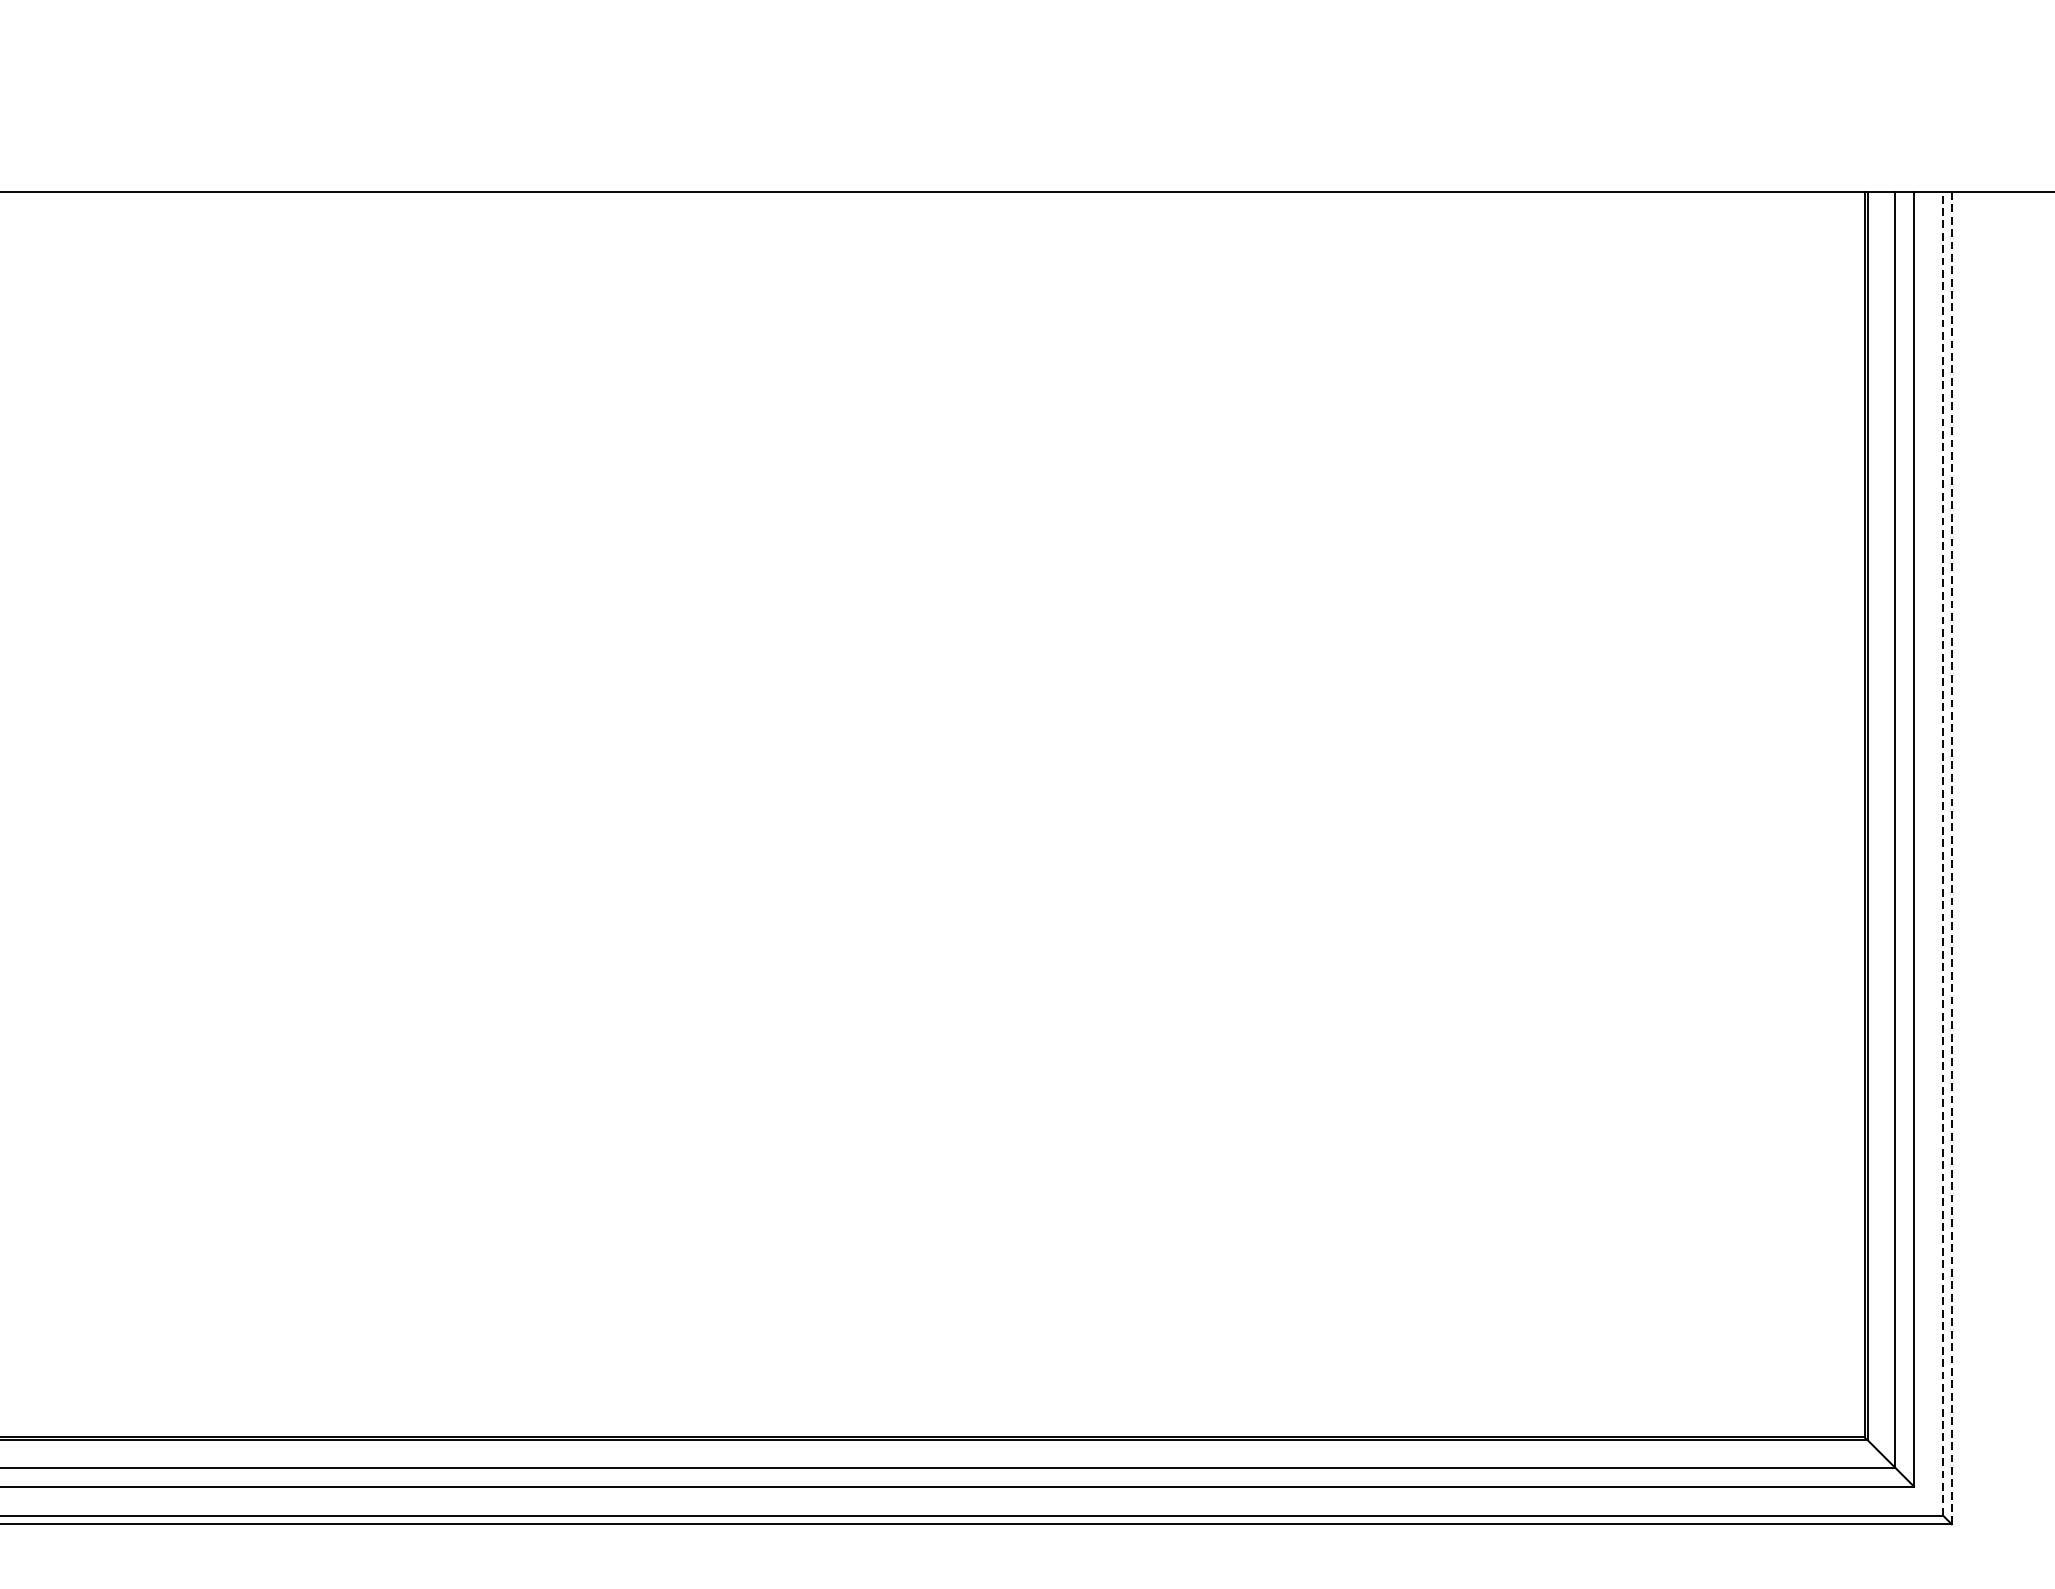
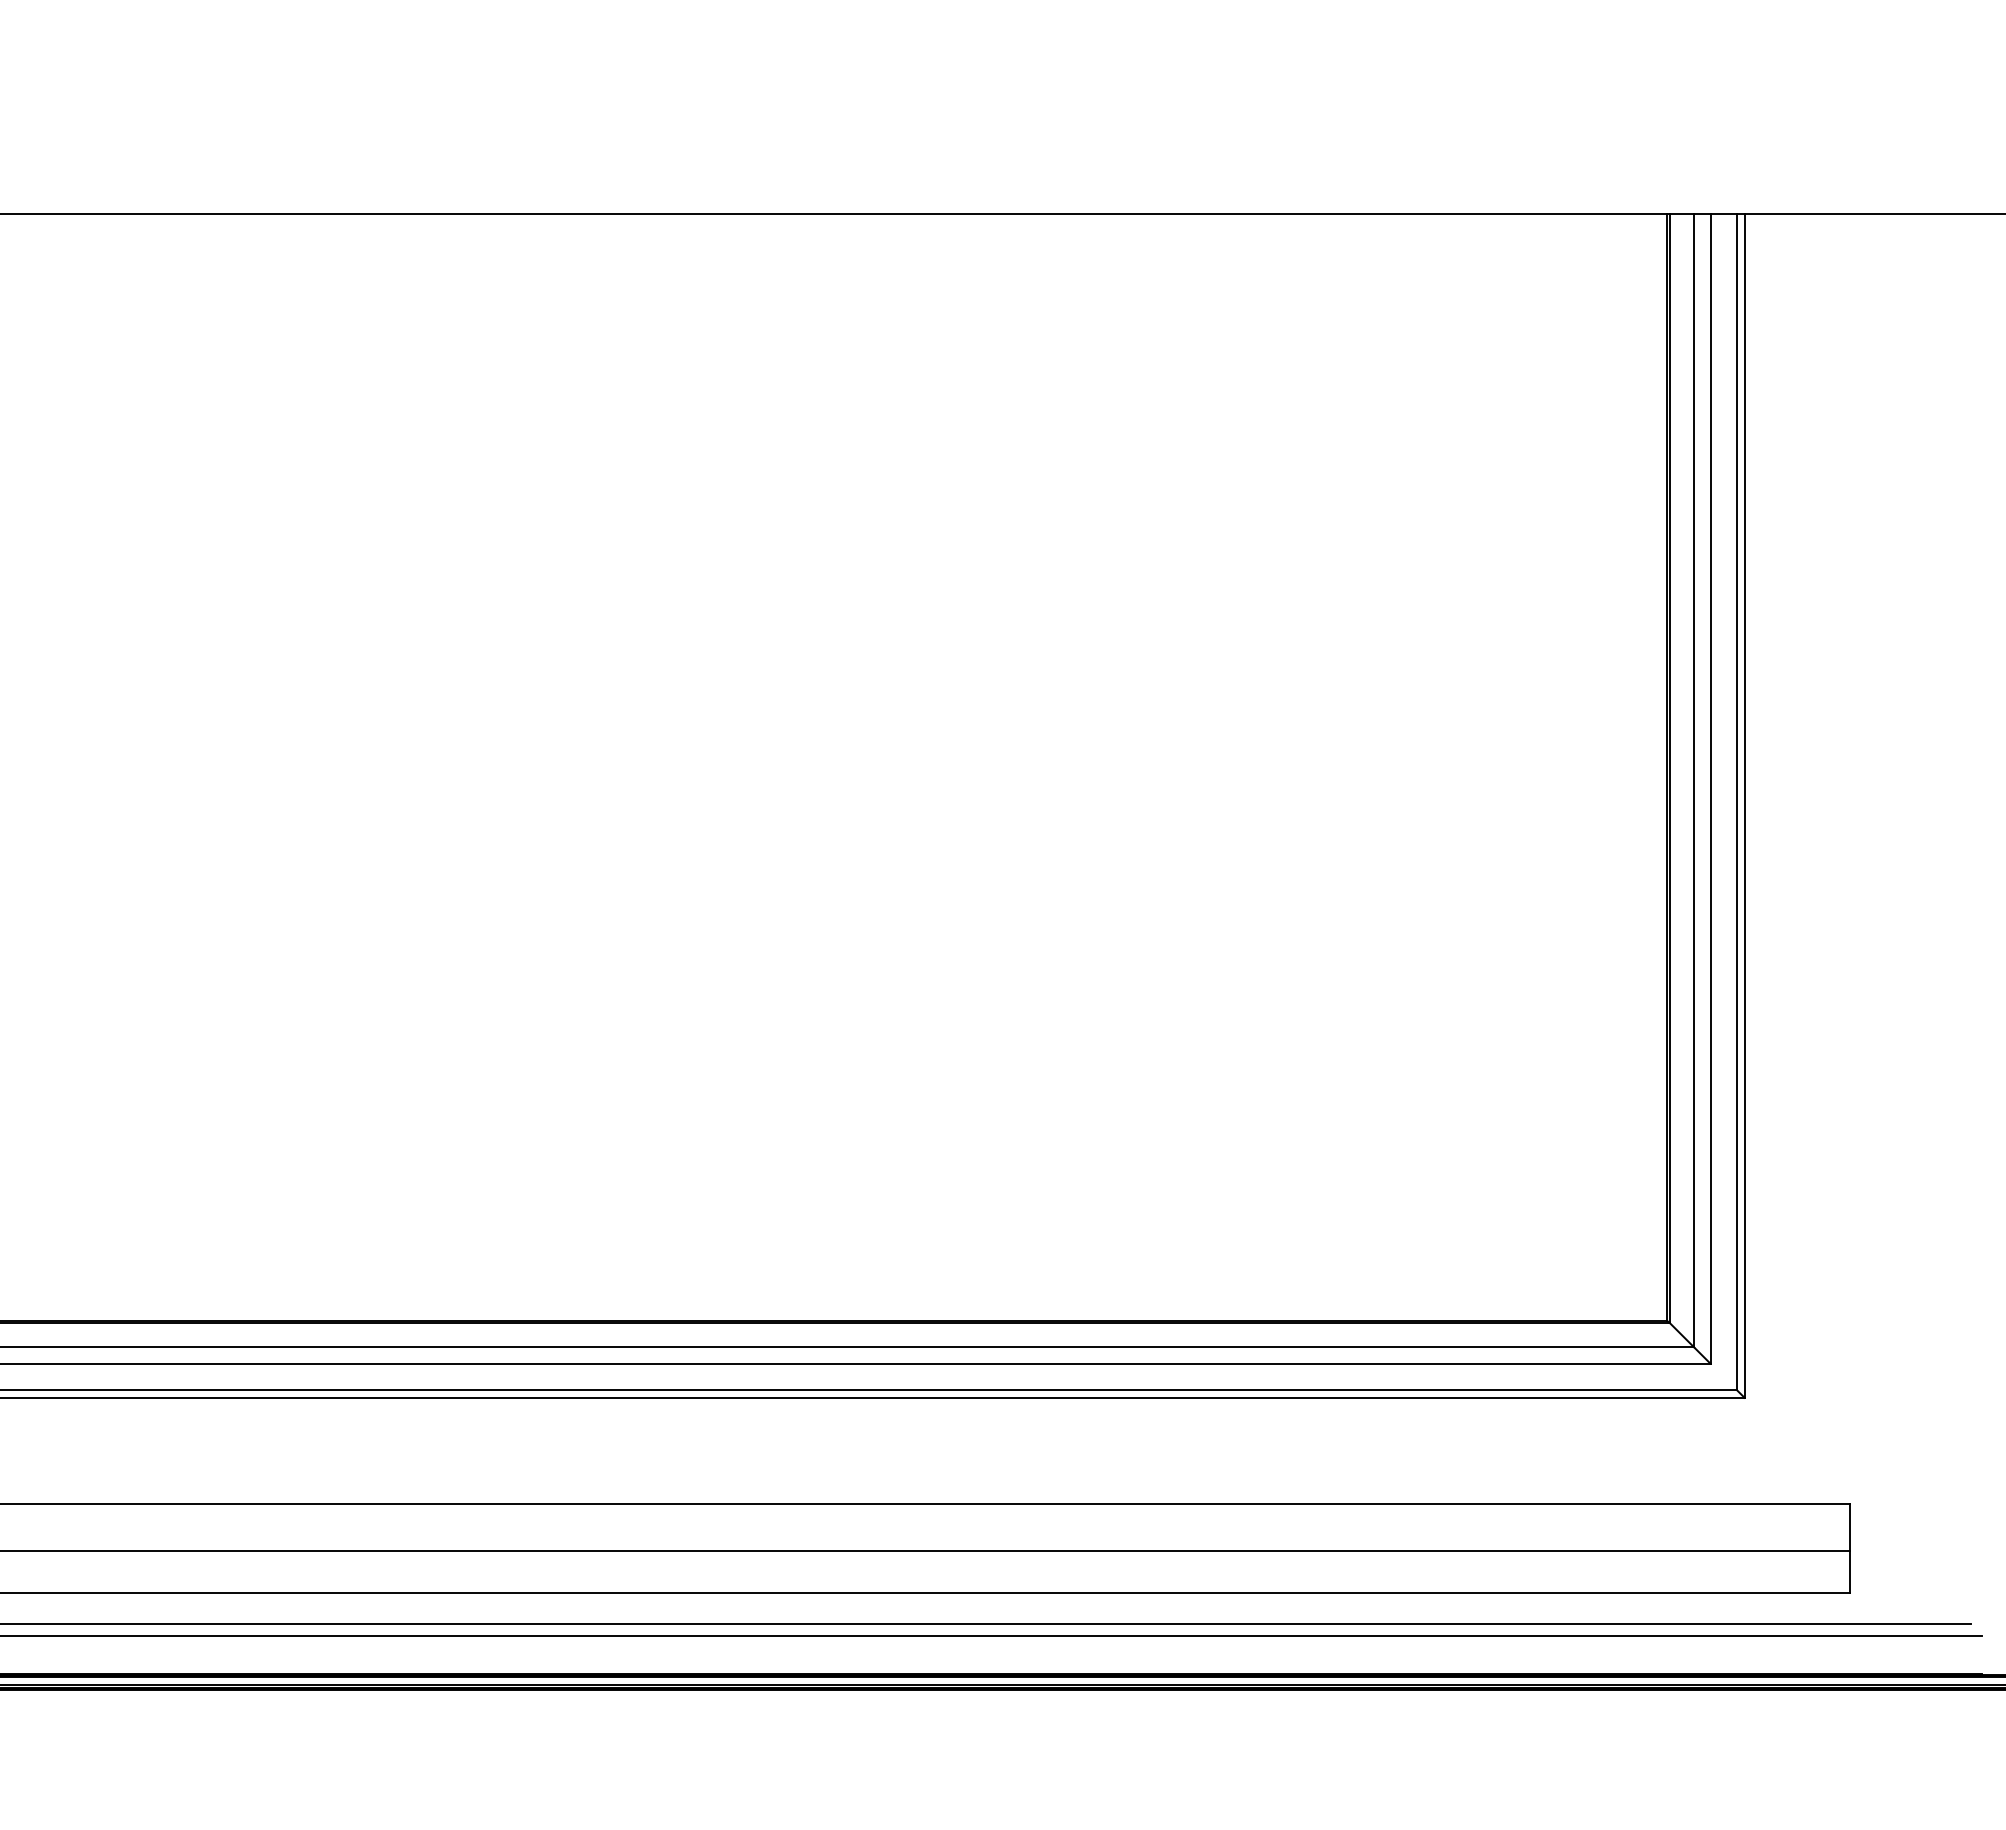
line: (1942, 854) -> (1736, 802), dashed -> solid
line: (1951, 858) -> (1744, 806), dashed -> solid

